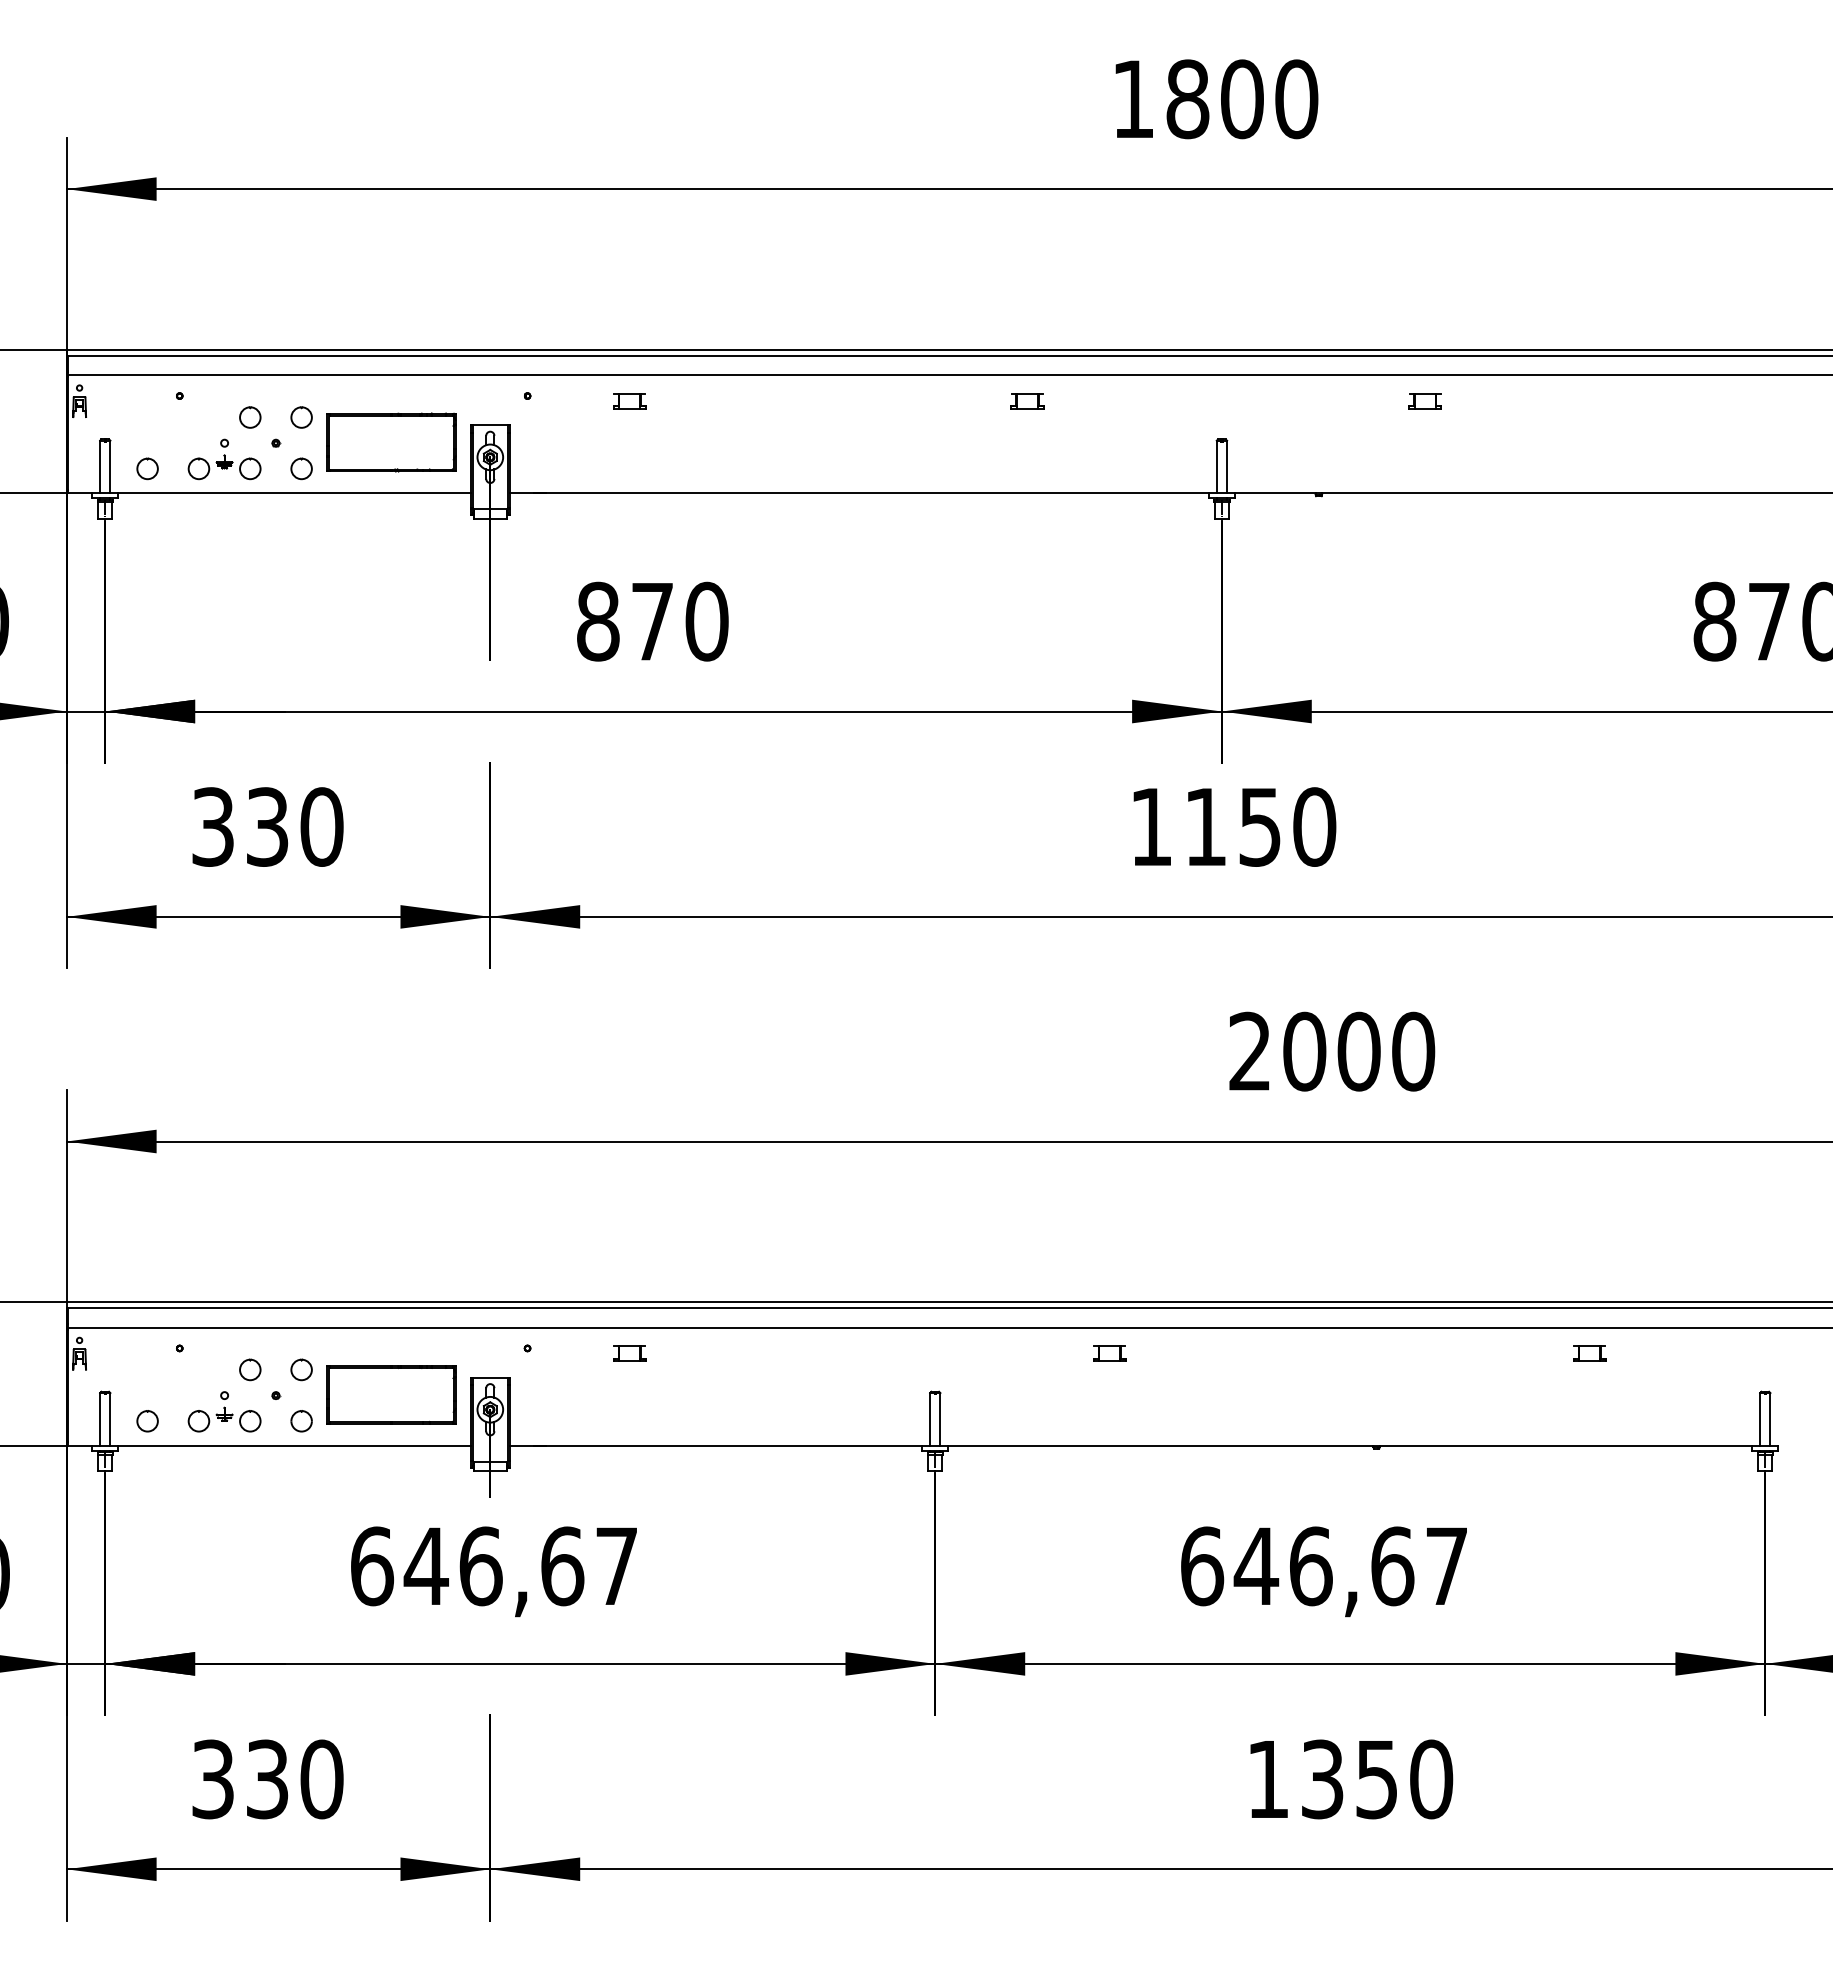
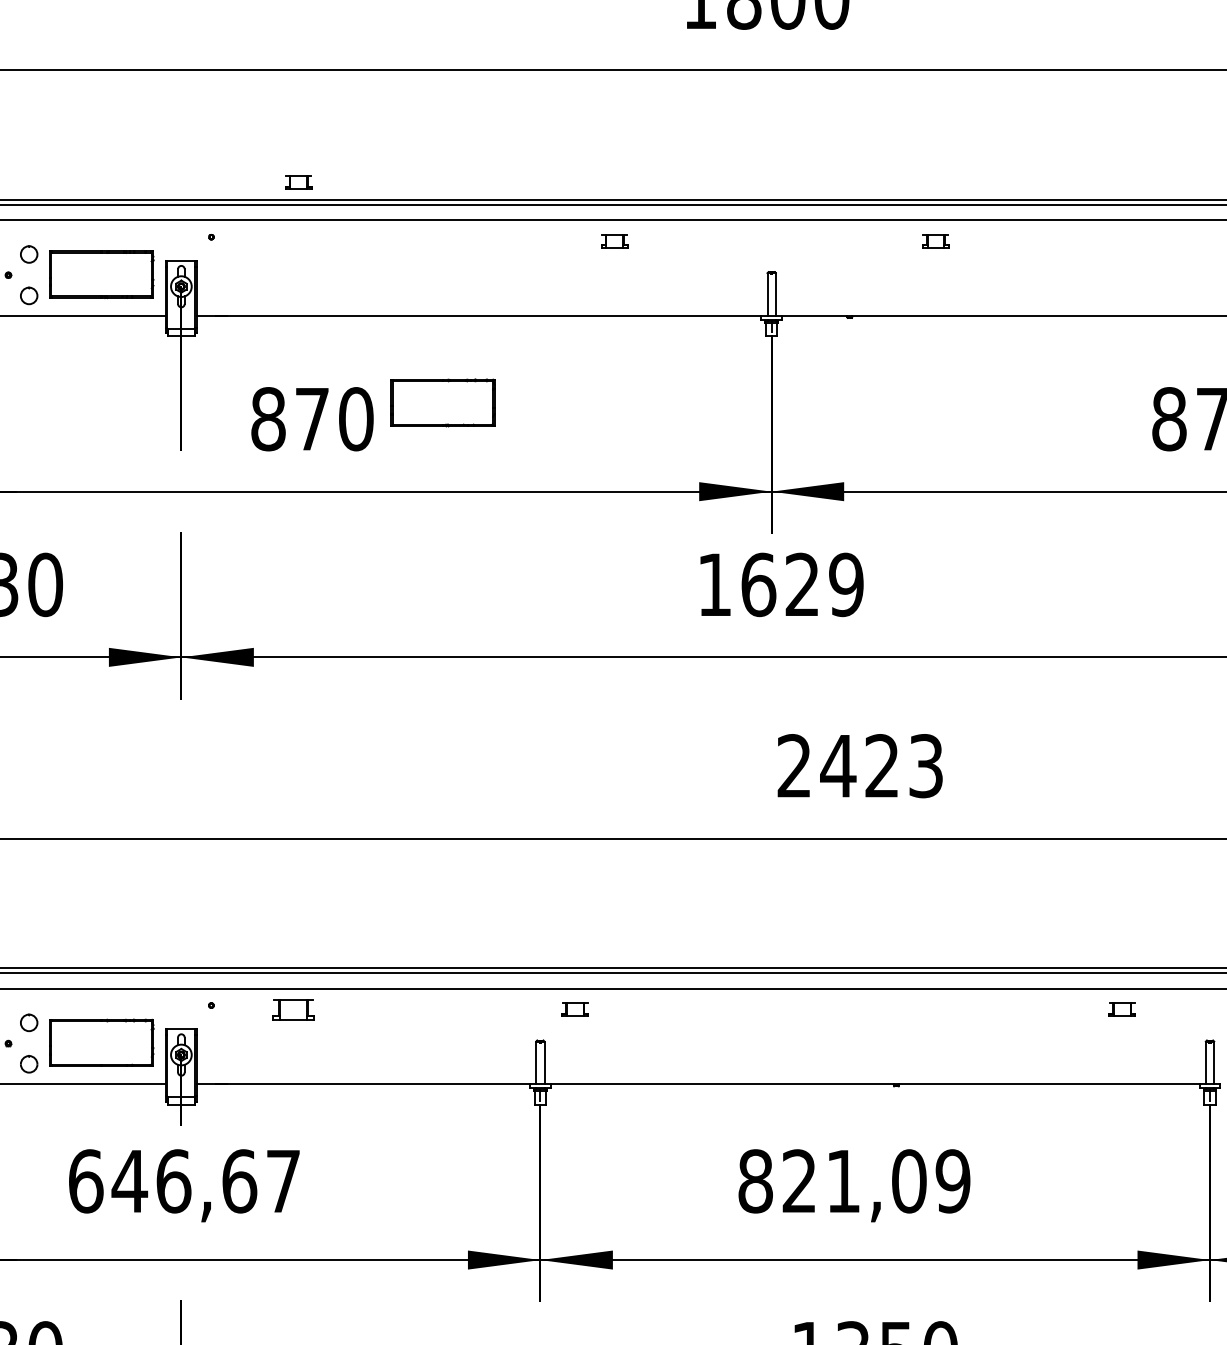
part: (629, 401) -> (298, 182), moved
part: (814, 601) -> (442, 402), added
text: (1260, 826) -> (802, 584), 1150 -> 1629
text: (1358, 1051) -> (881, 765), 2000 -> 2423
part: (629, 1353) -> (293, 1009), size x1.6
part: (1109, 1353) -> (575, 1009), moved
part: (1589, 1353) -> (1122, 1009), moved
text: (1324, 1566) -> (854, 1181), 646,67 -> 821,09

